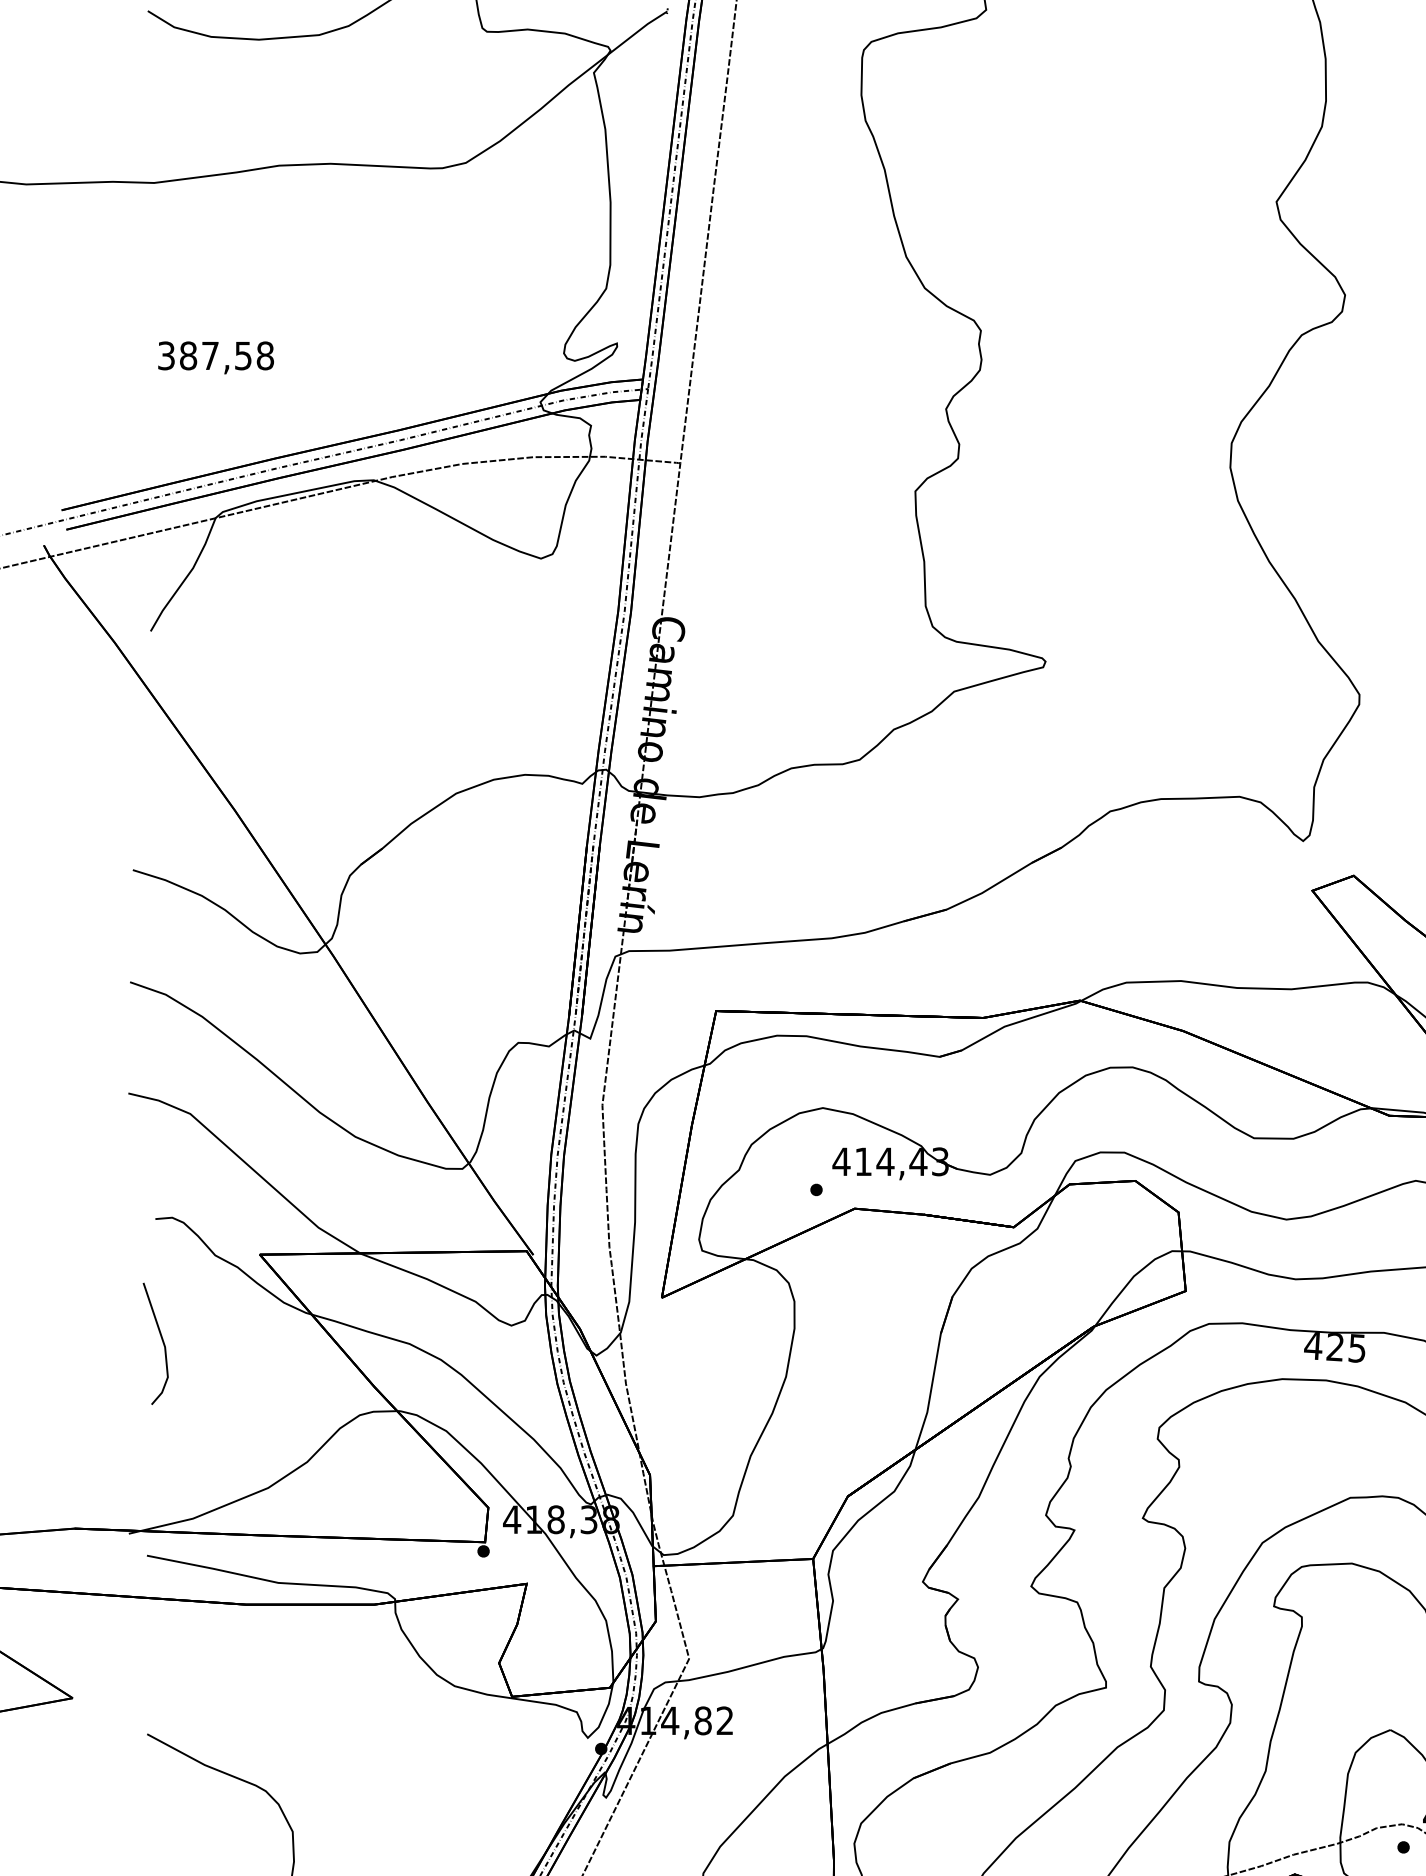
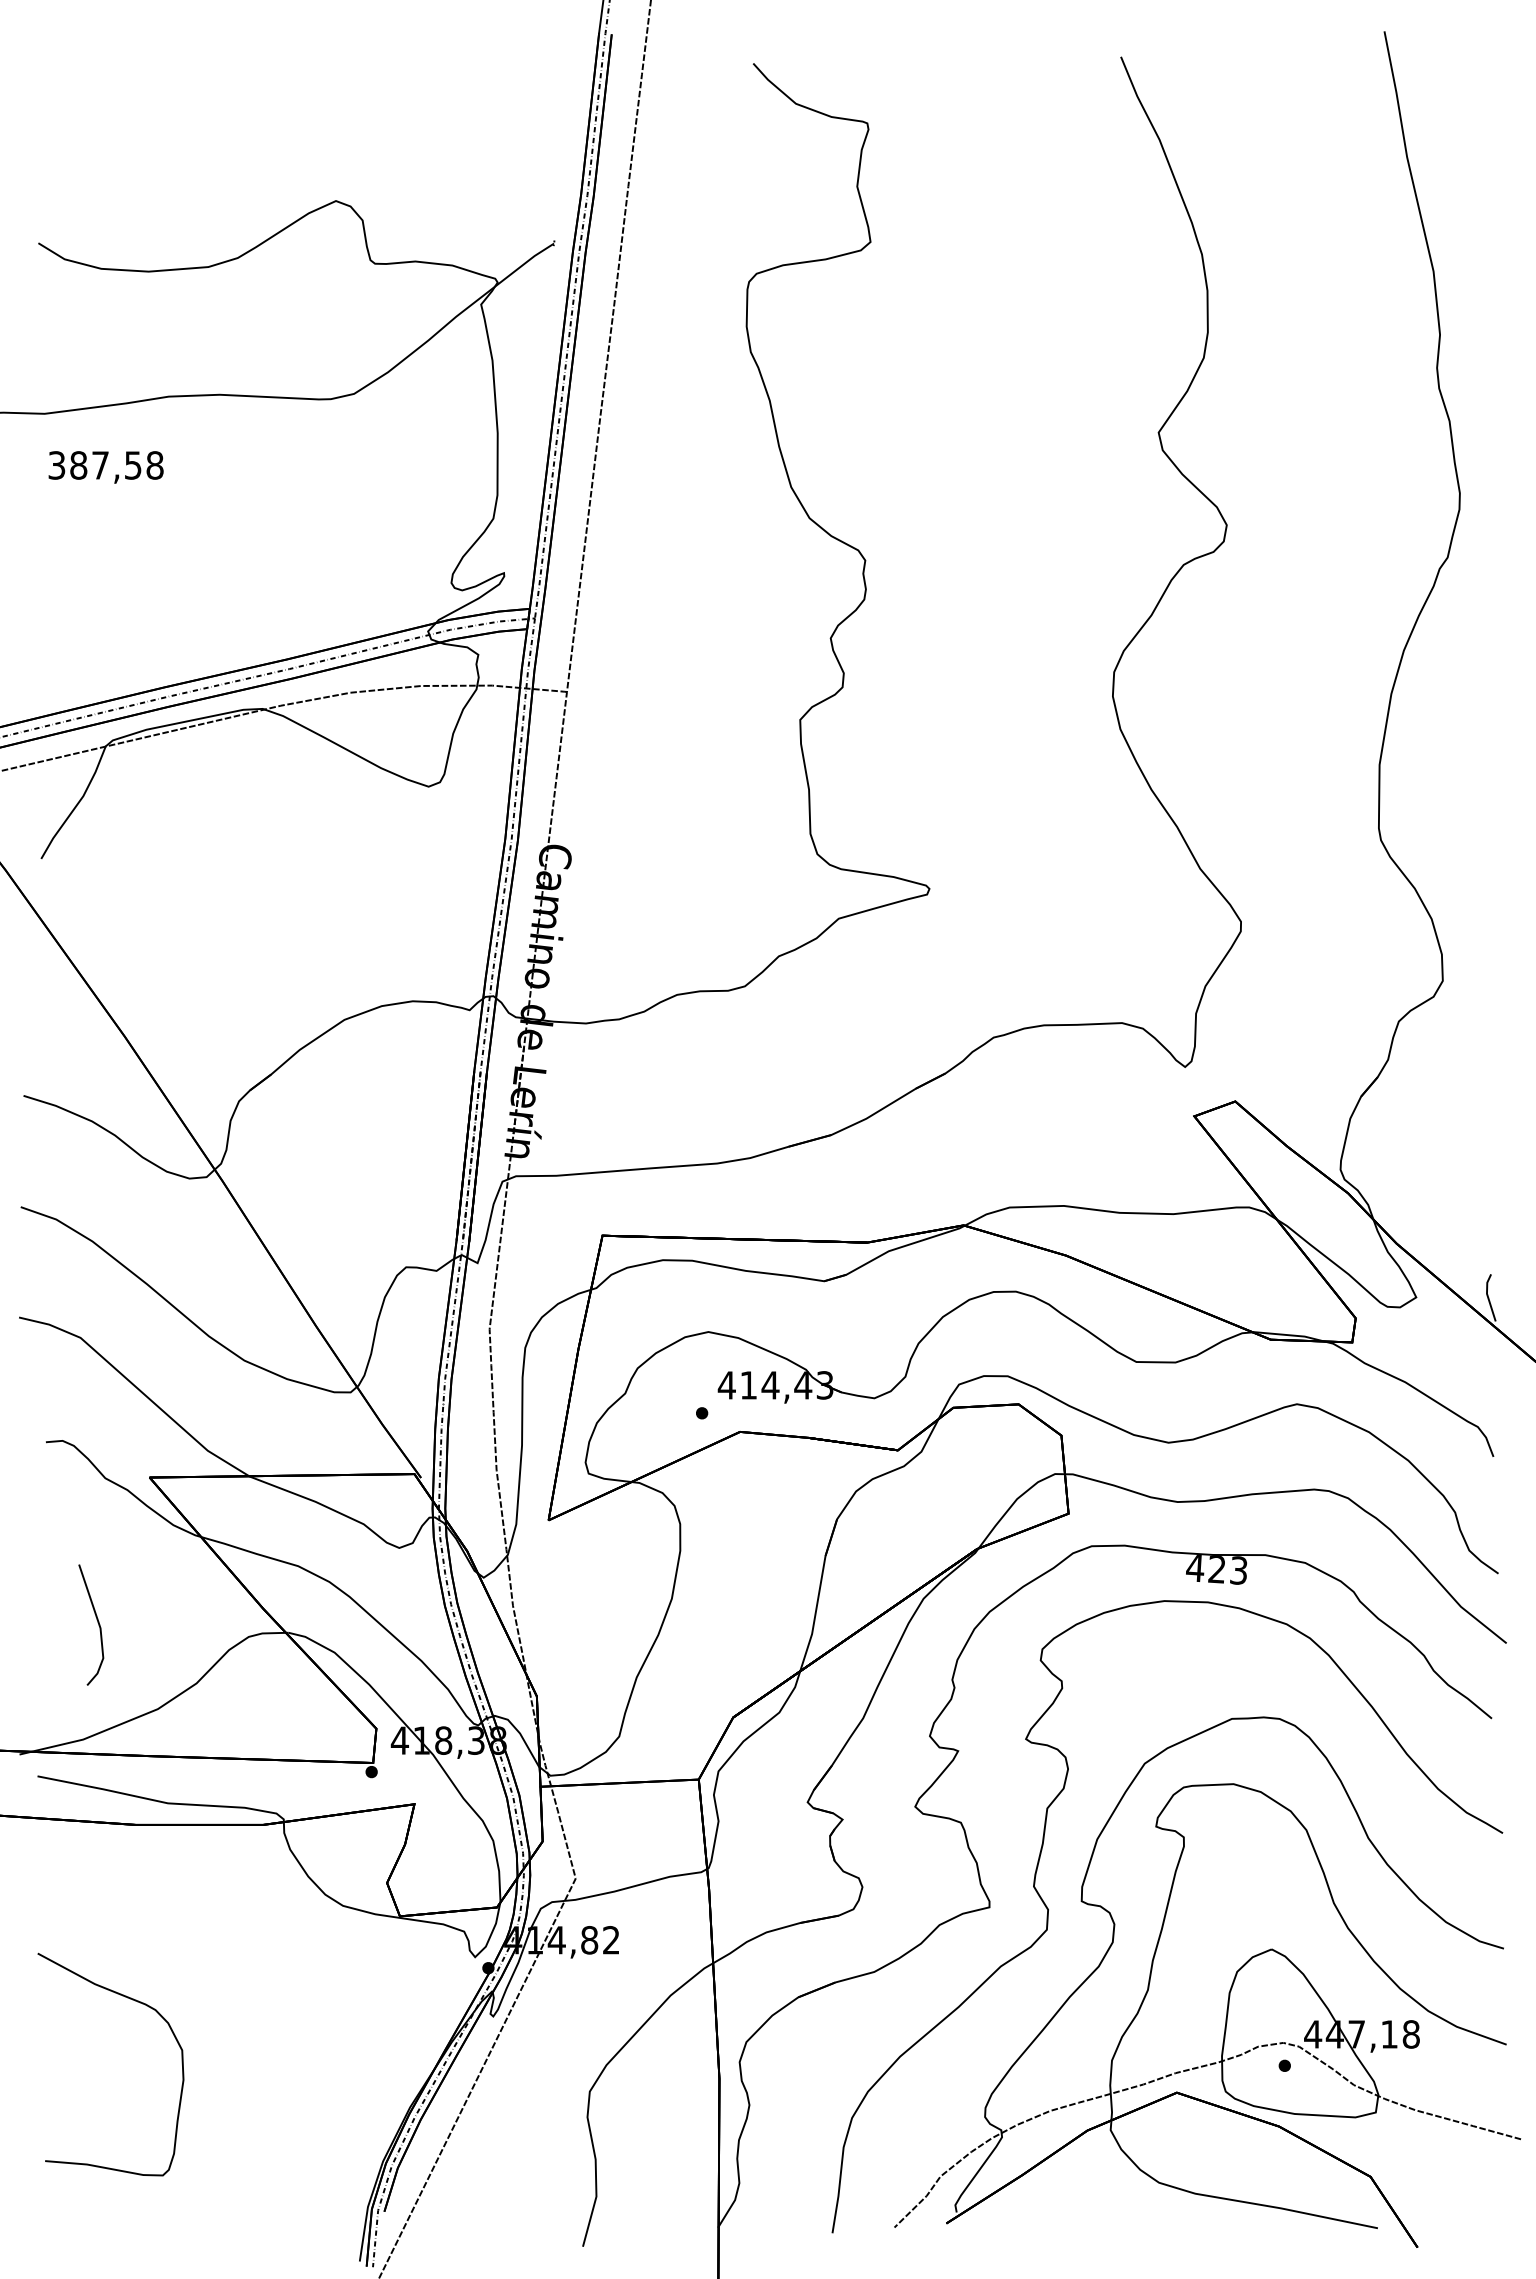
text: (215, 357) -> (105, 467), moved
line: (162, 1341) -> (97, 1622), moved
text: (1356, 1348) -> (1238, 1570), 425 -> 423

